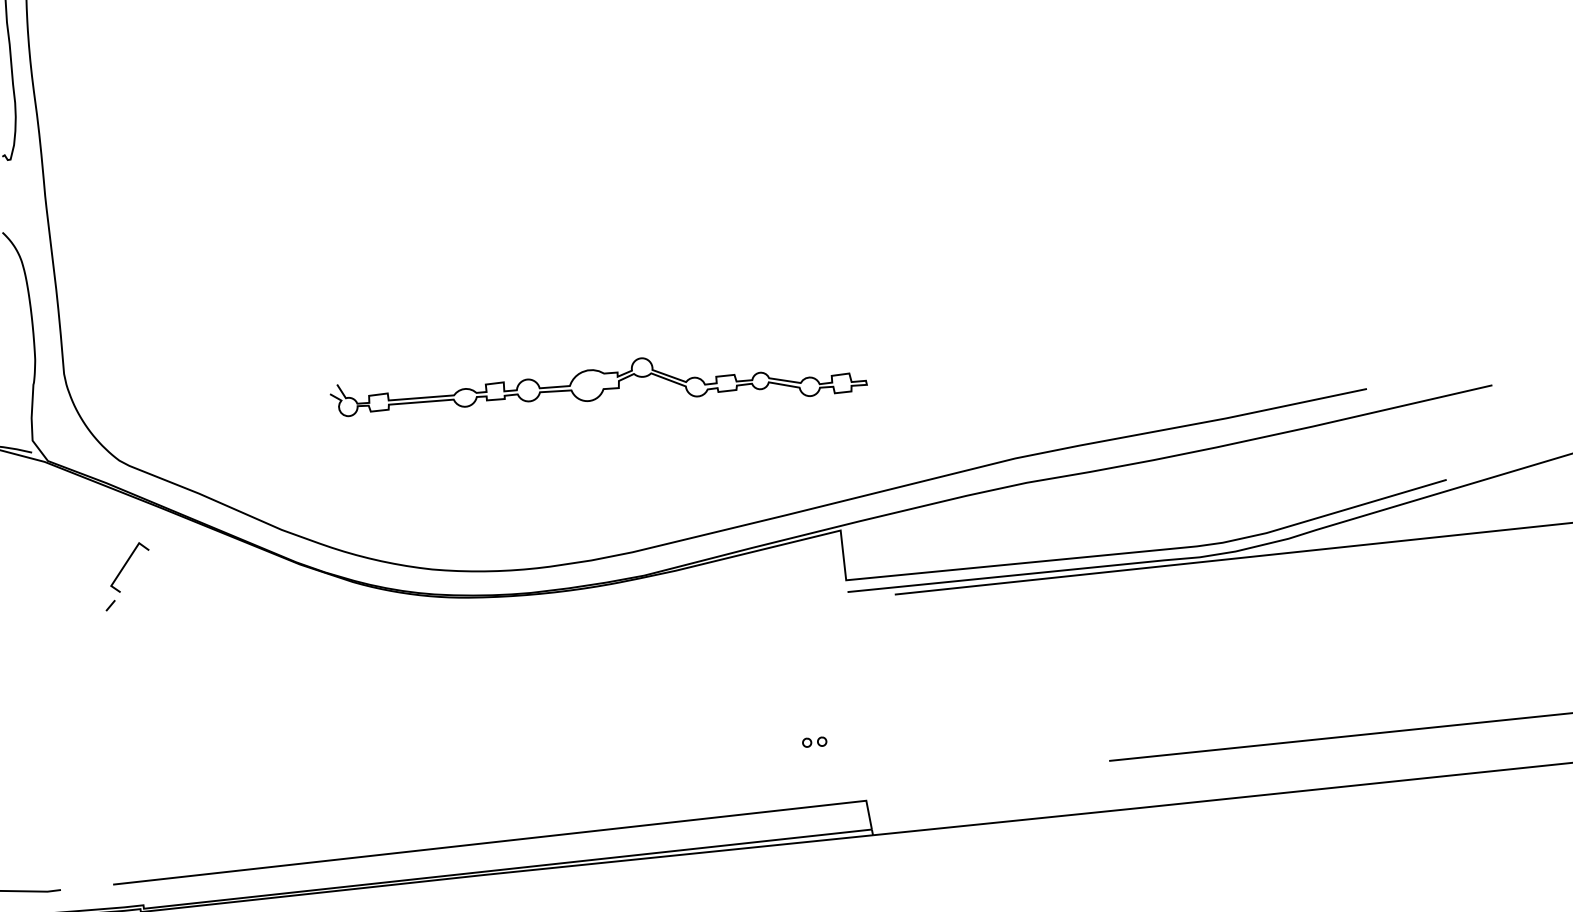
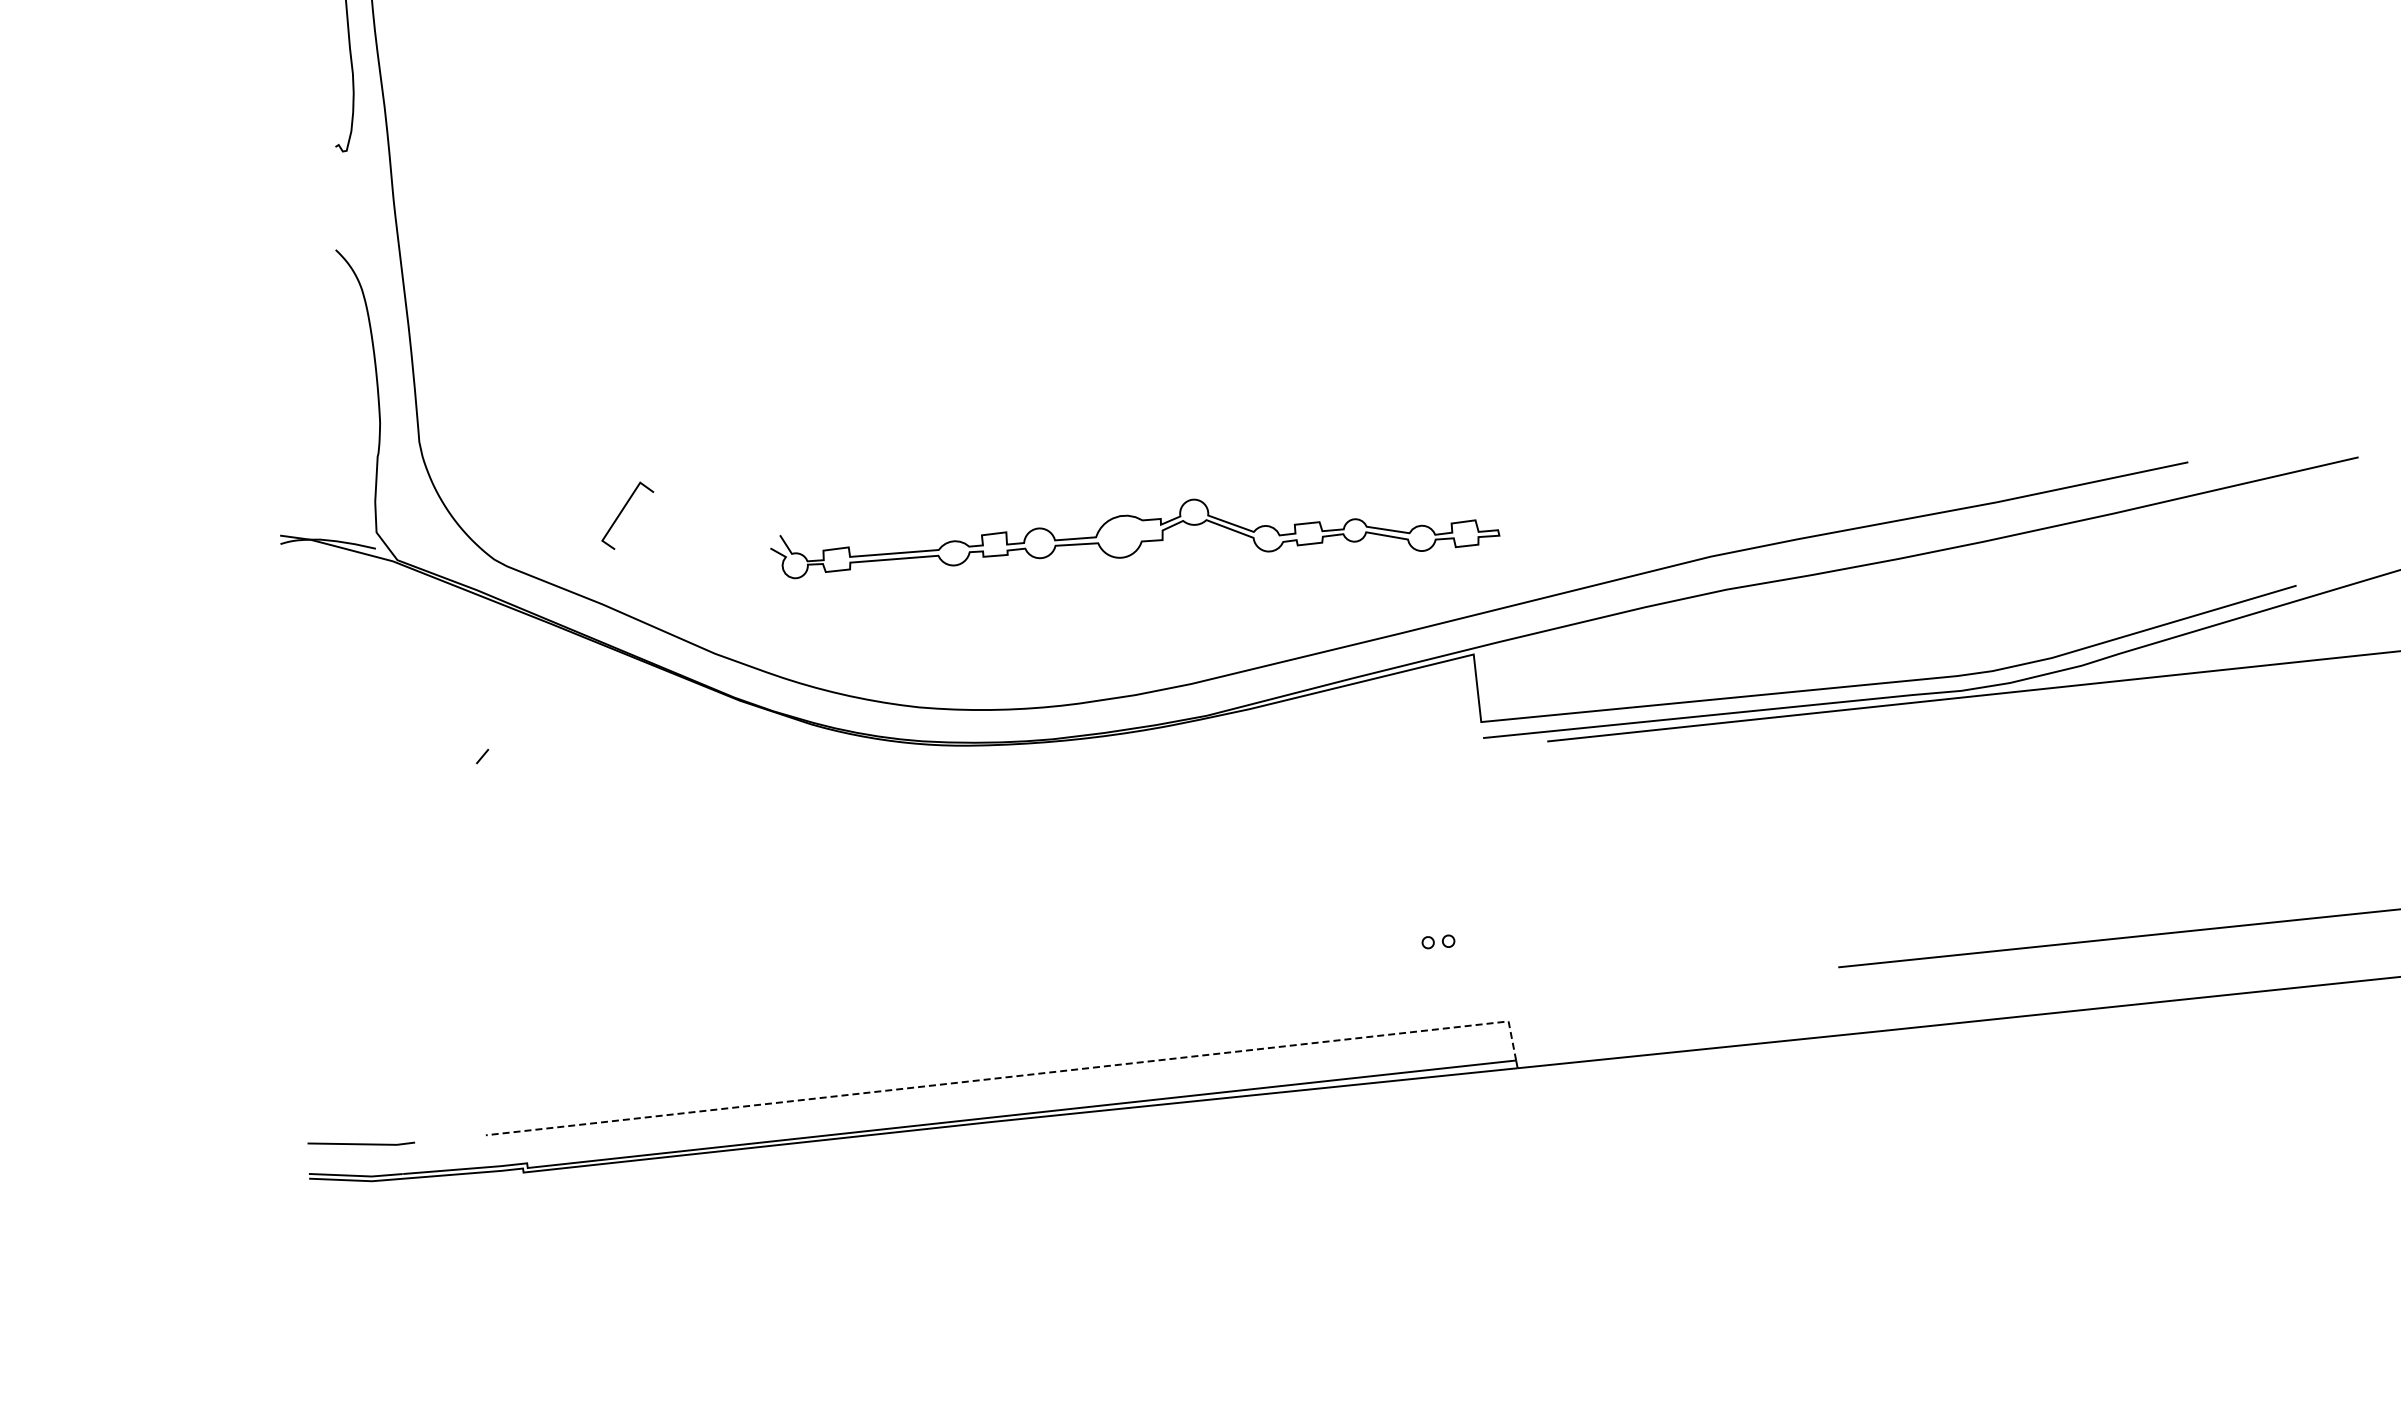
curve: (602, 389) -> (1140, 541), moved
line: (125, 565) -> (621, 513), moved
line: (504, 841) -> (1017, 1076), solid -> dashed

